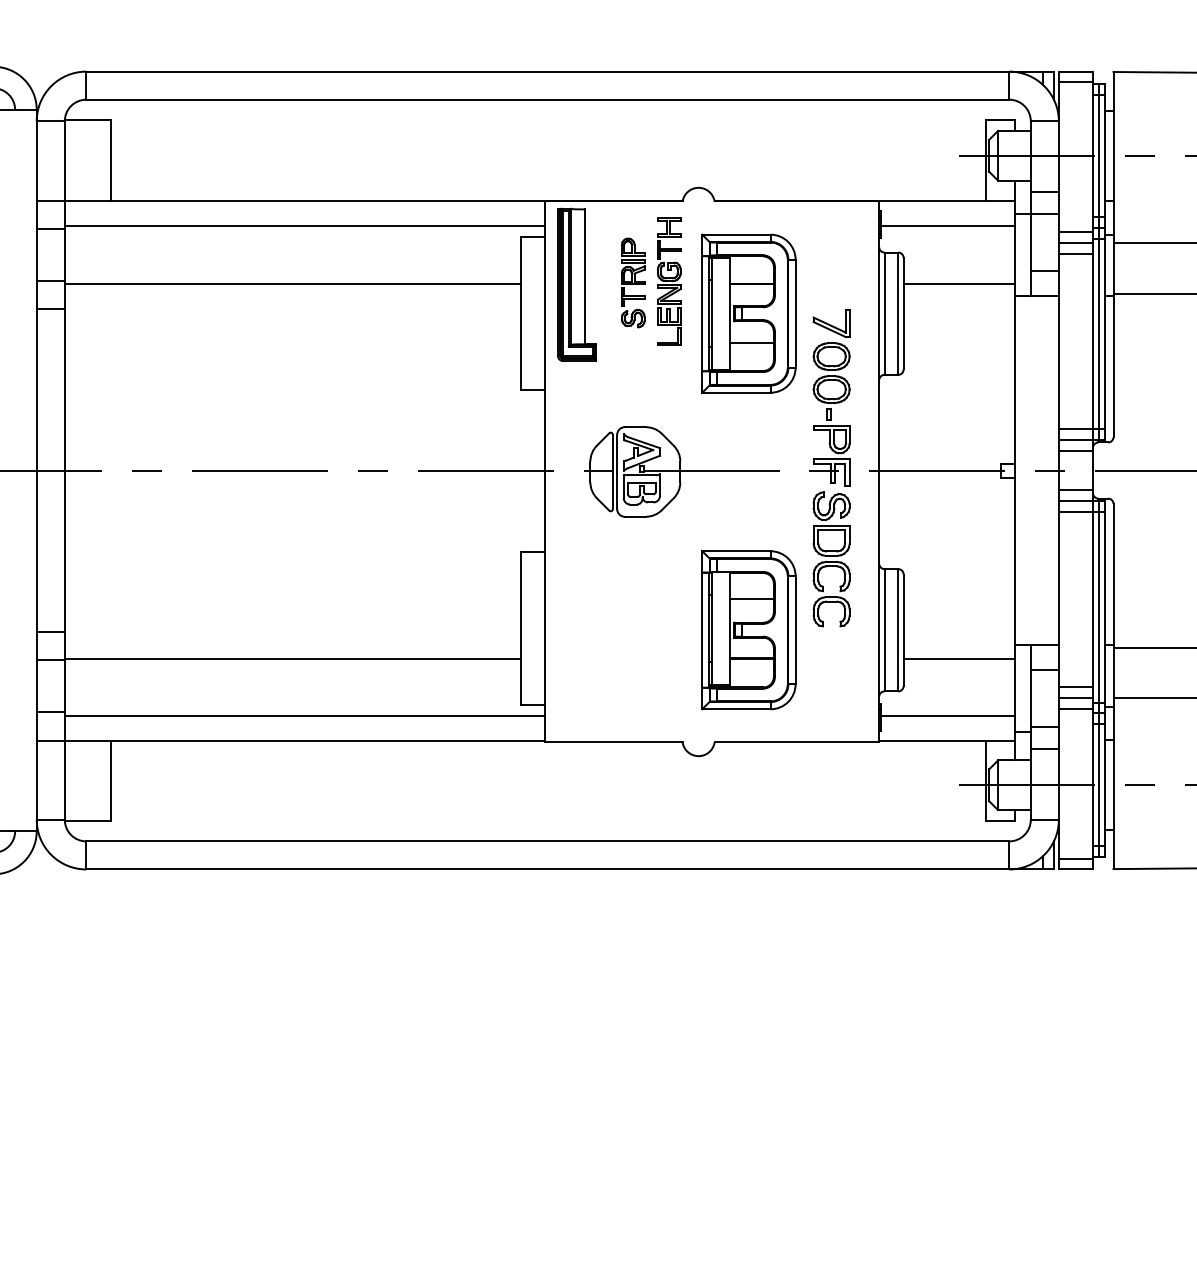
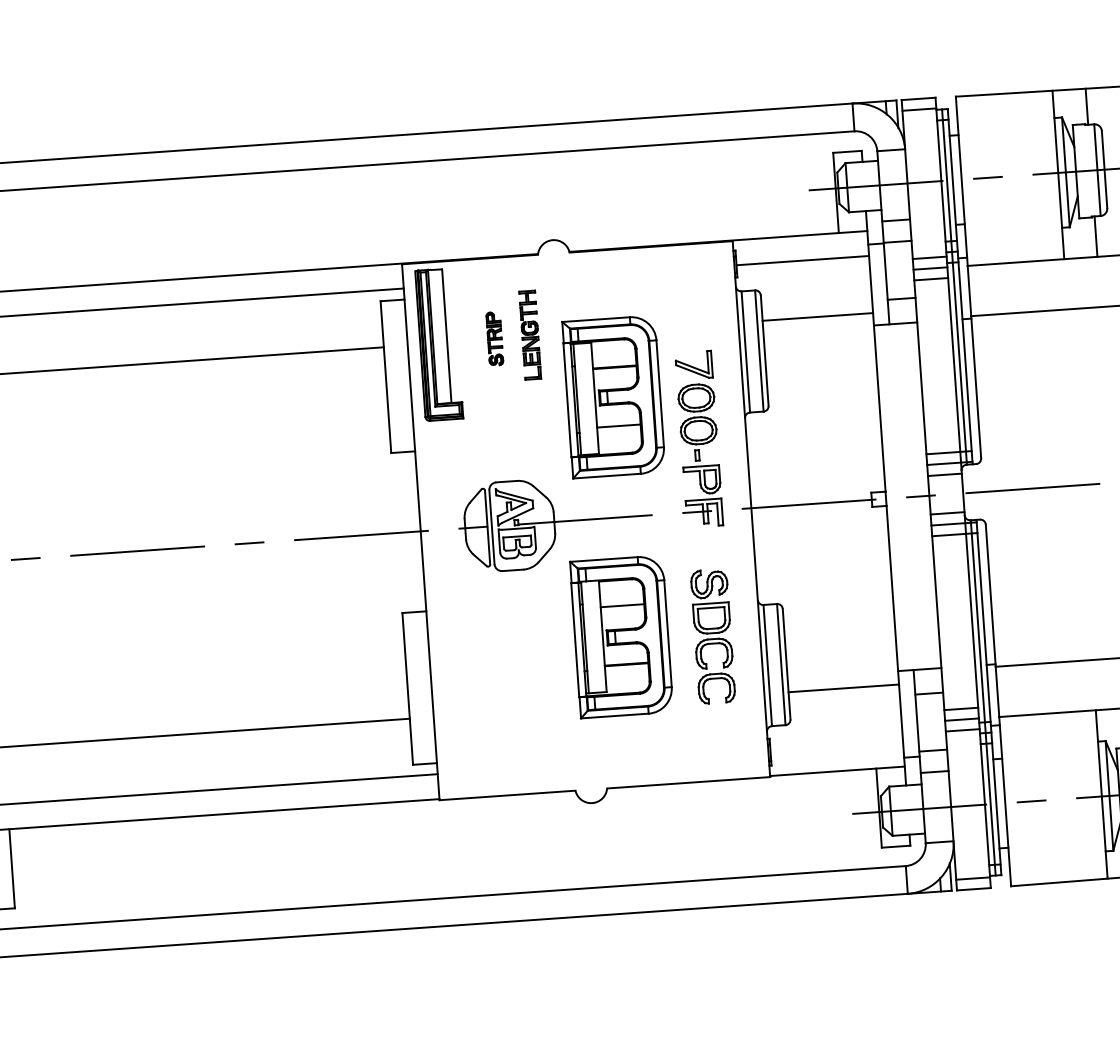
part: (668, 281) -> (529, 335), size x0.7
part: (633, 282) -> (494, 338), size x0.6
part: (748, 313) -> (613, 396), moved
part: (831, 559) -> (712, 636), moved
part: (748, 630) -> (621, 637), moved
line: (948, 716) -> (837, 746), removed

